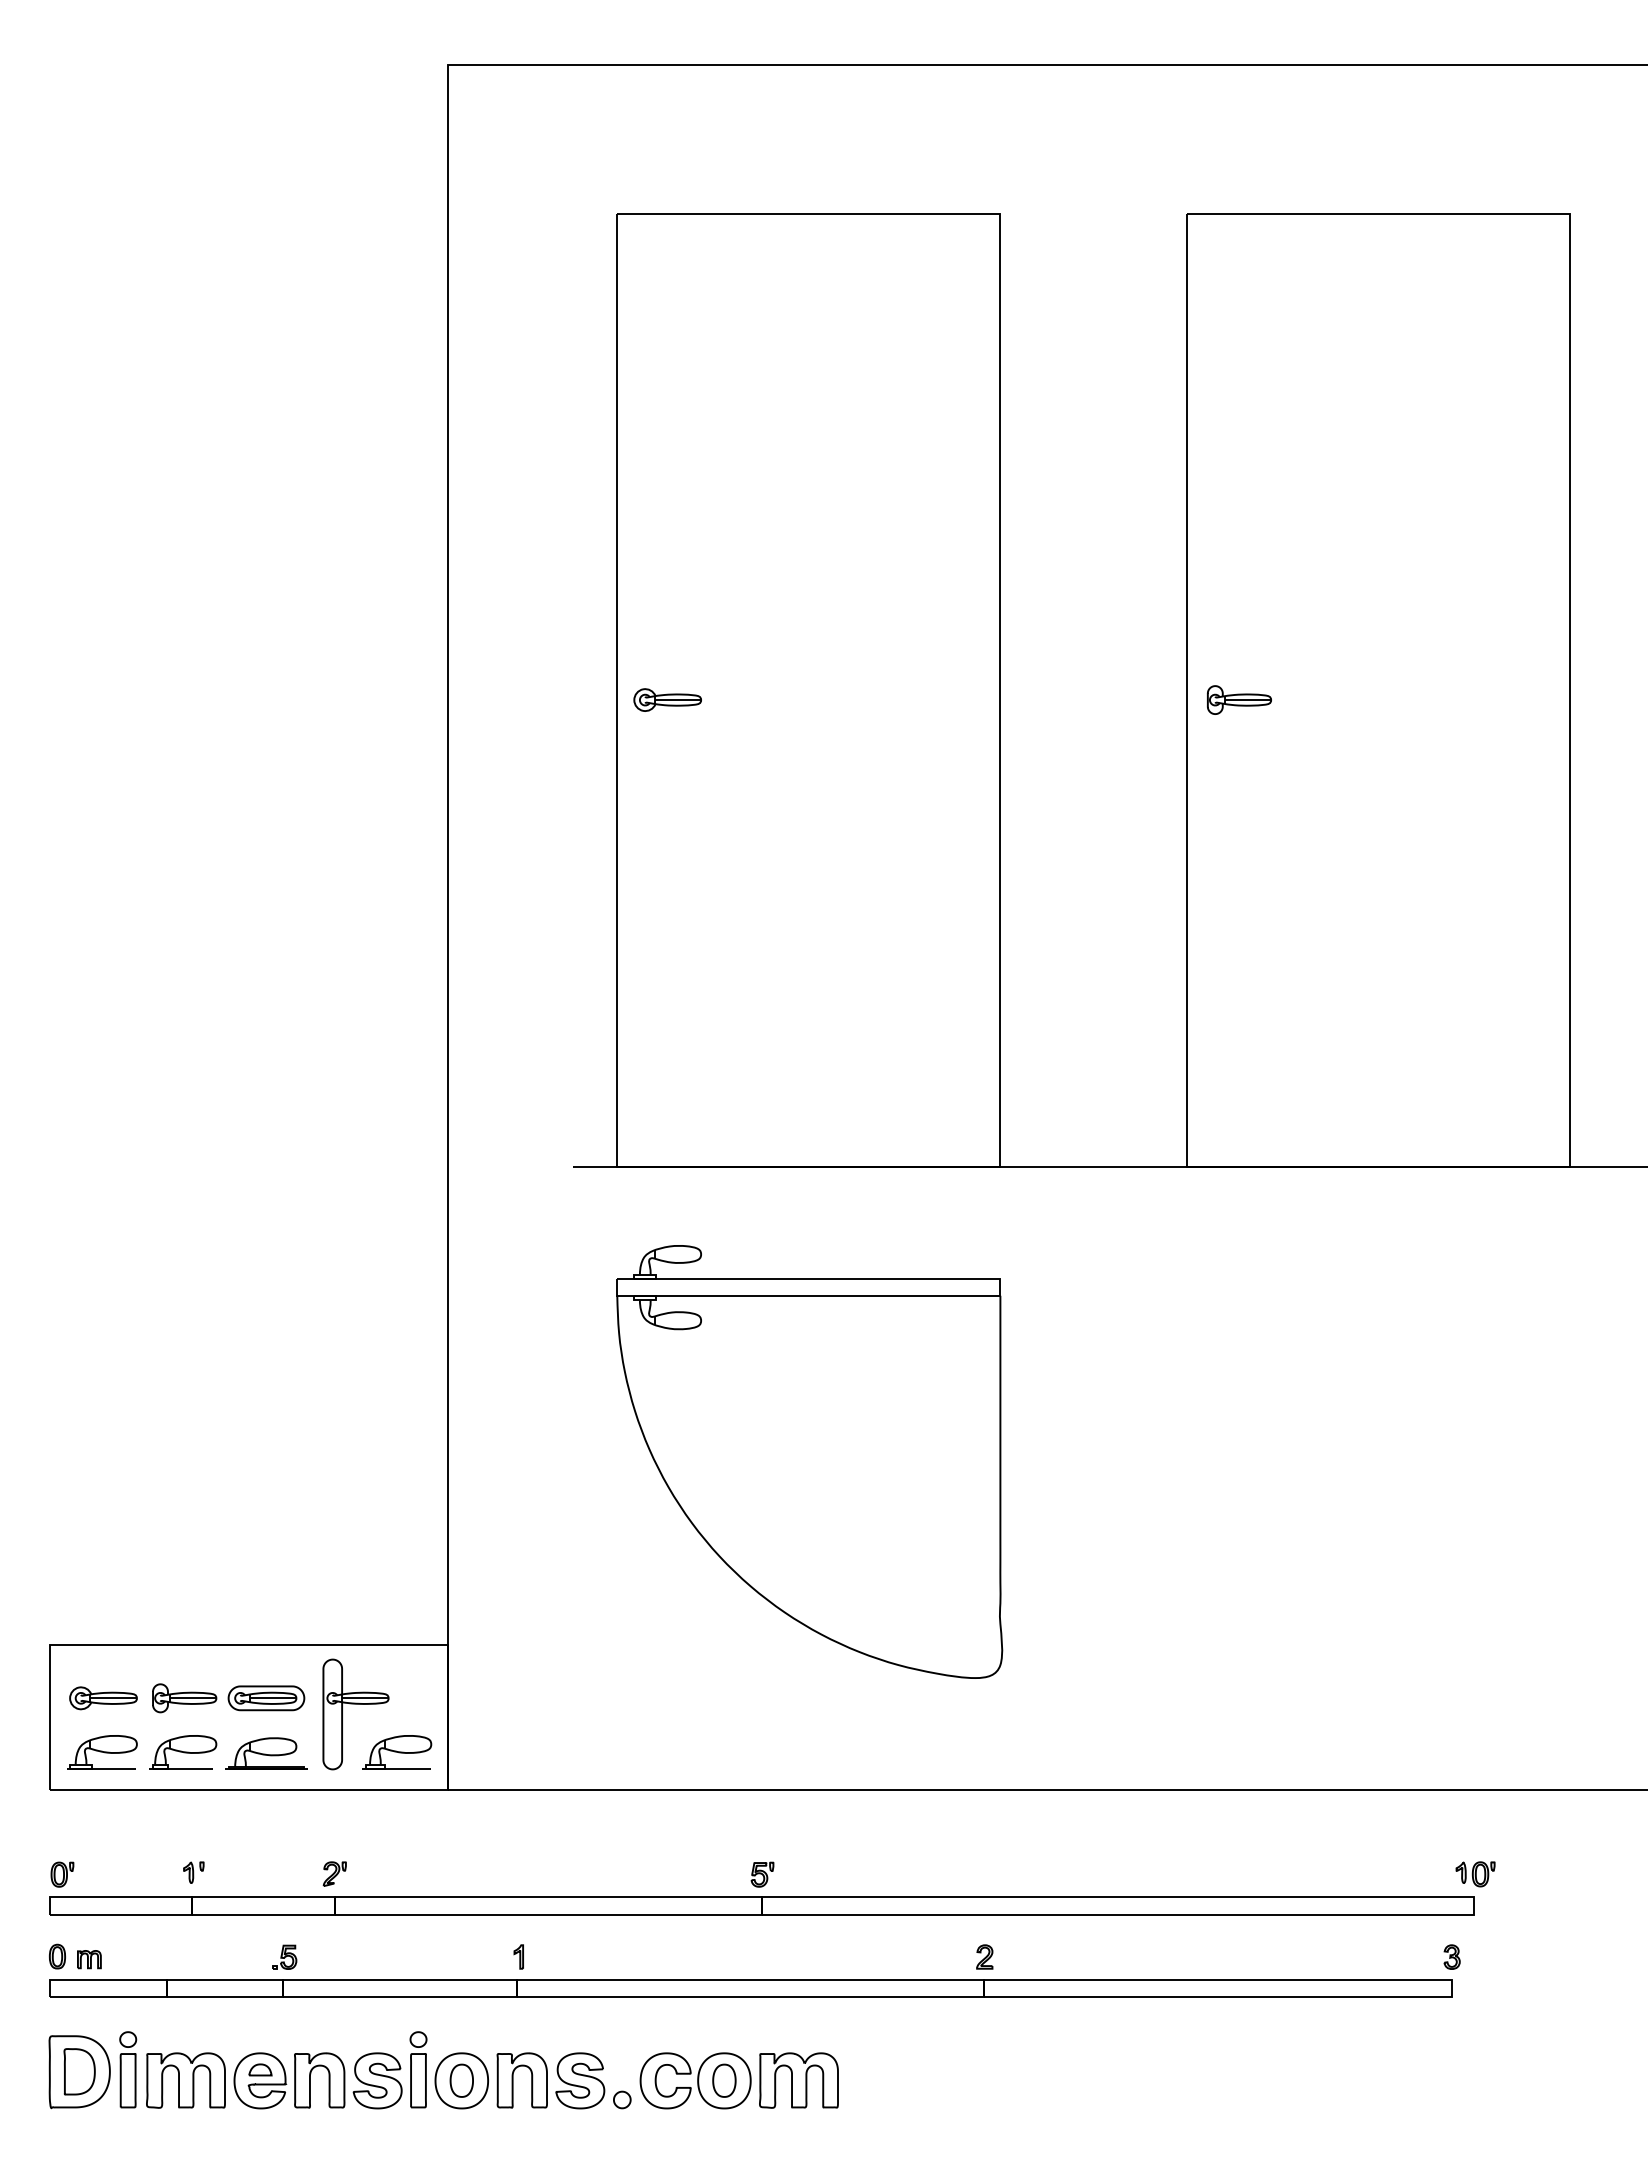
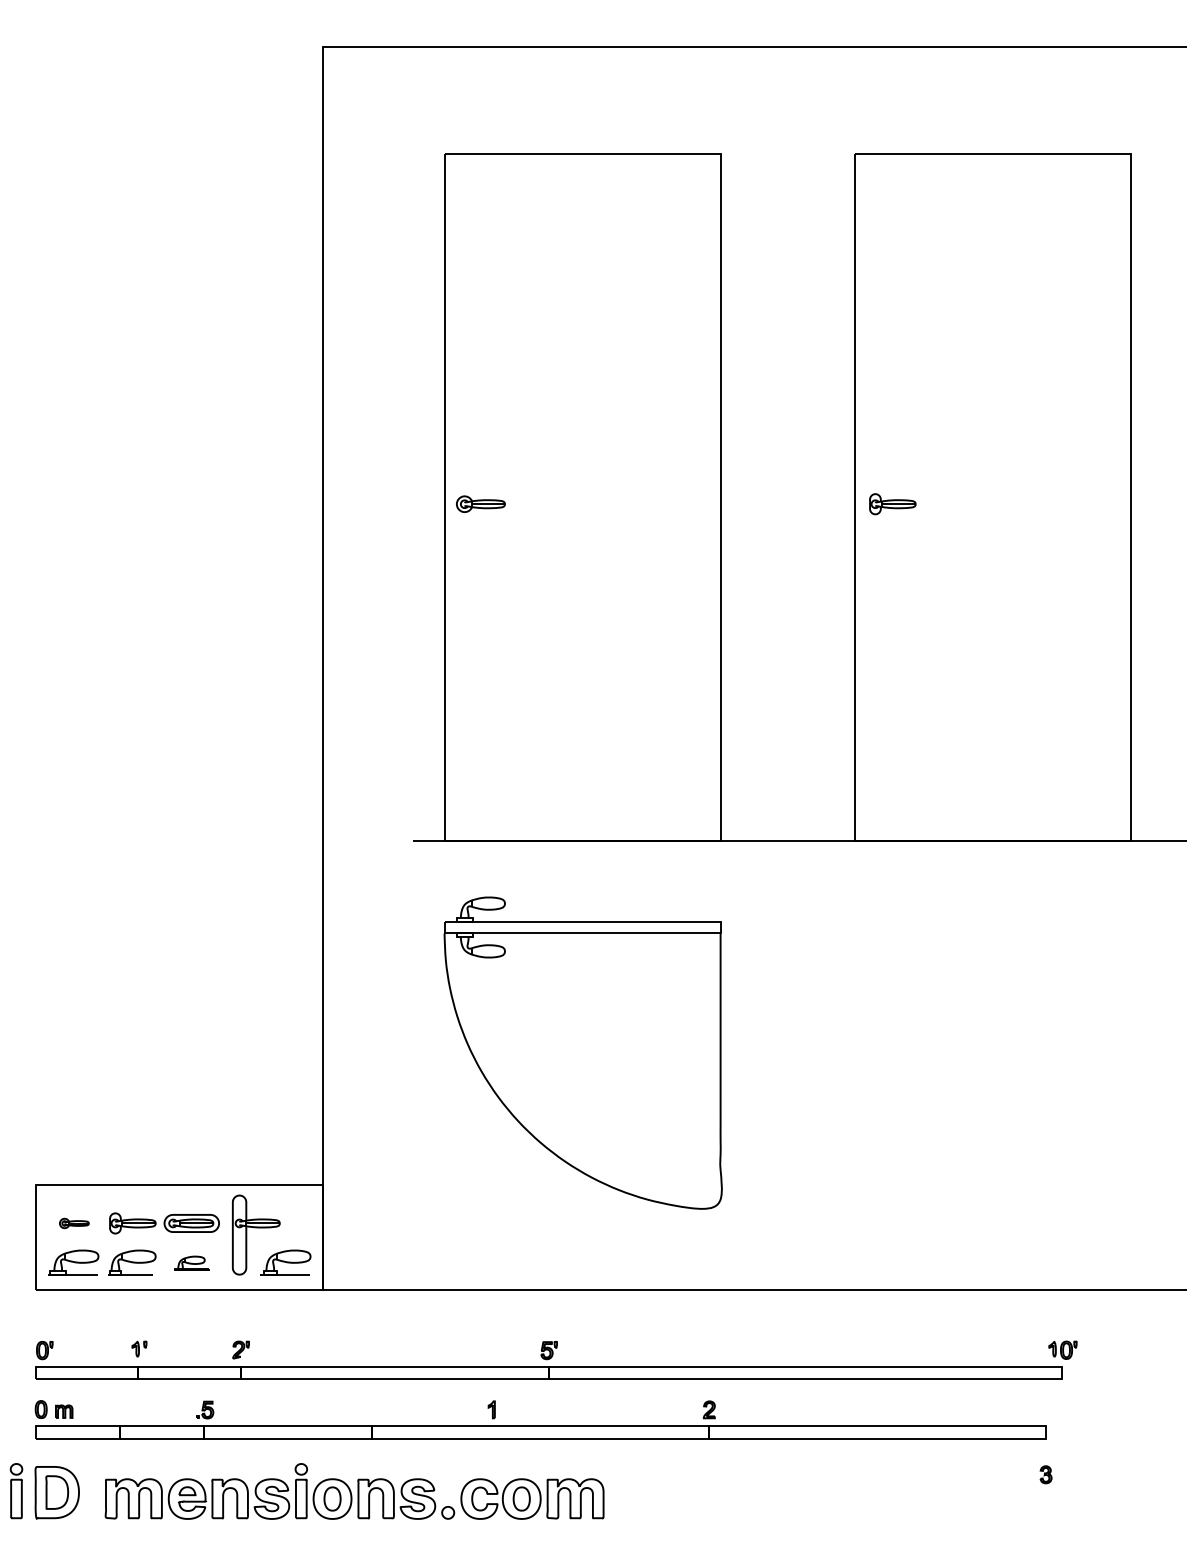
part: (103, 1698) -> (74, 1223), size x0.6
part: (266, 1753) -> (191, 1263), size x0.6
part: (518, 1956) -> (491, 1409), moved
part: (1451, 1956) -> (1045, 1474), moved
part: (128, 2069) -> (16, 1490), moved

